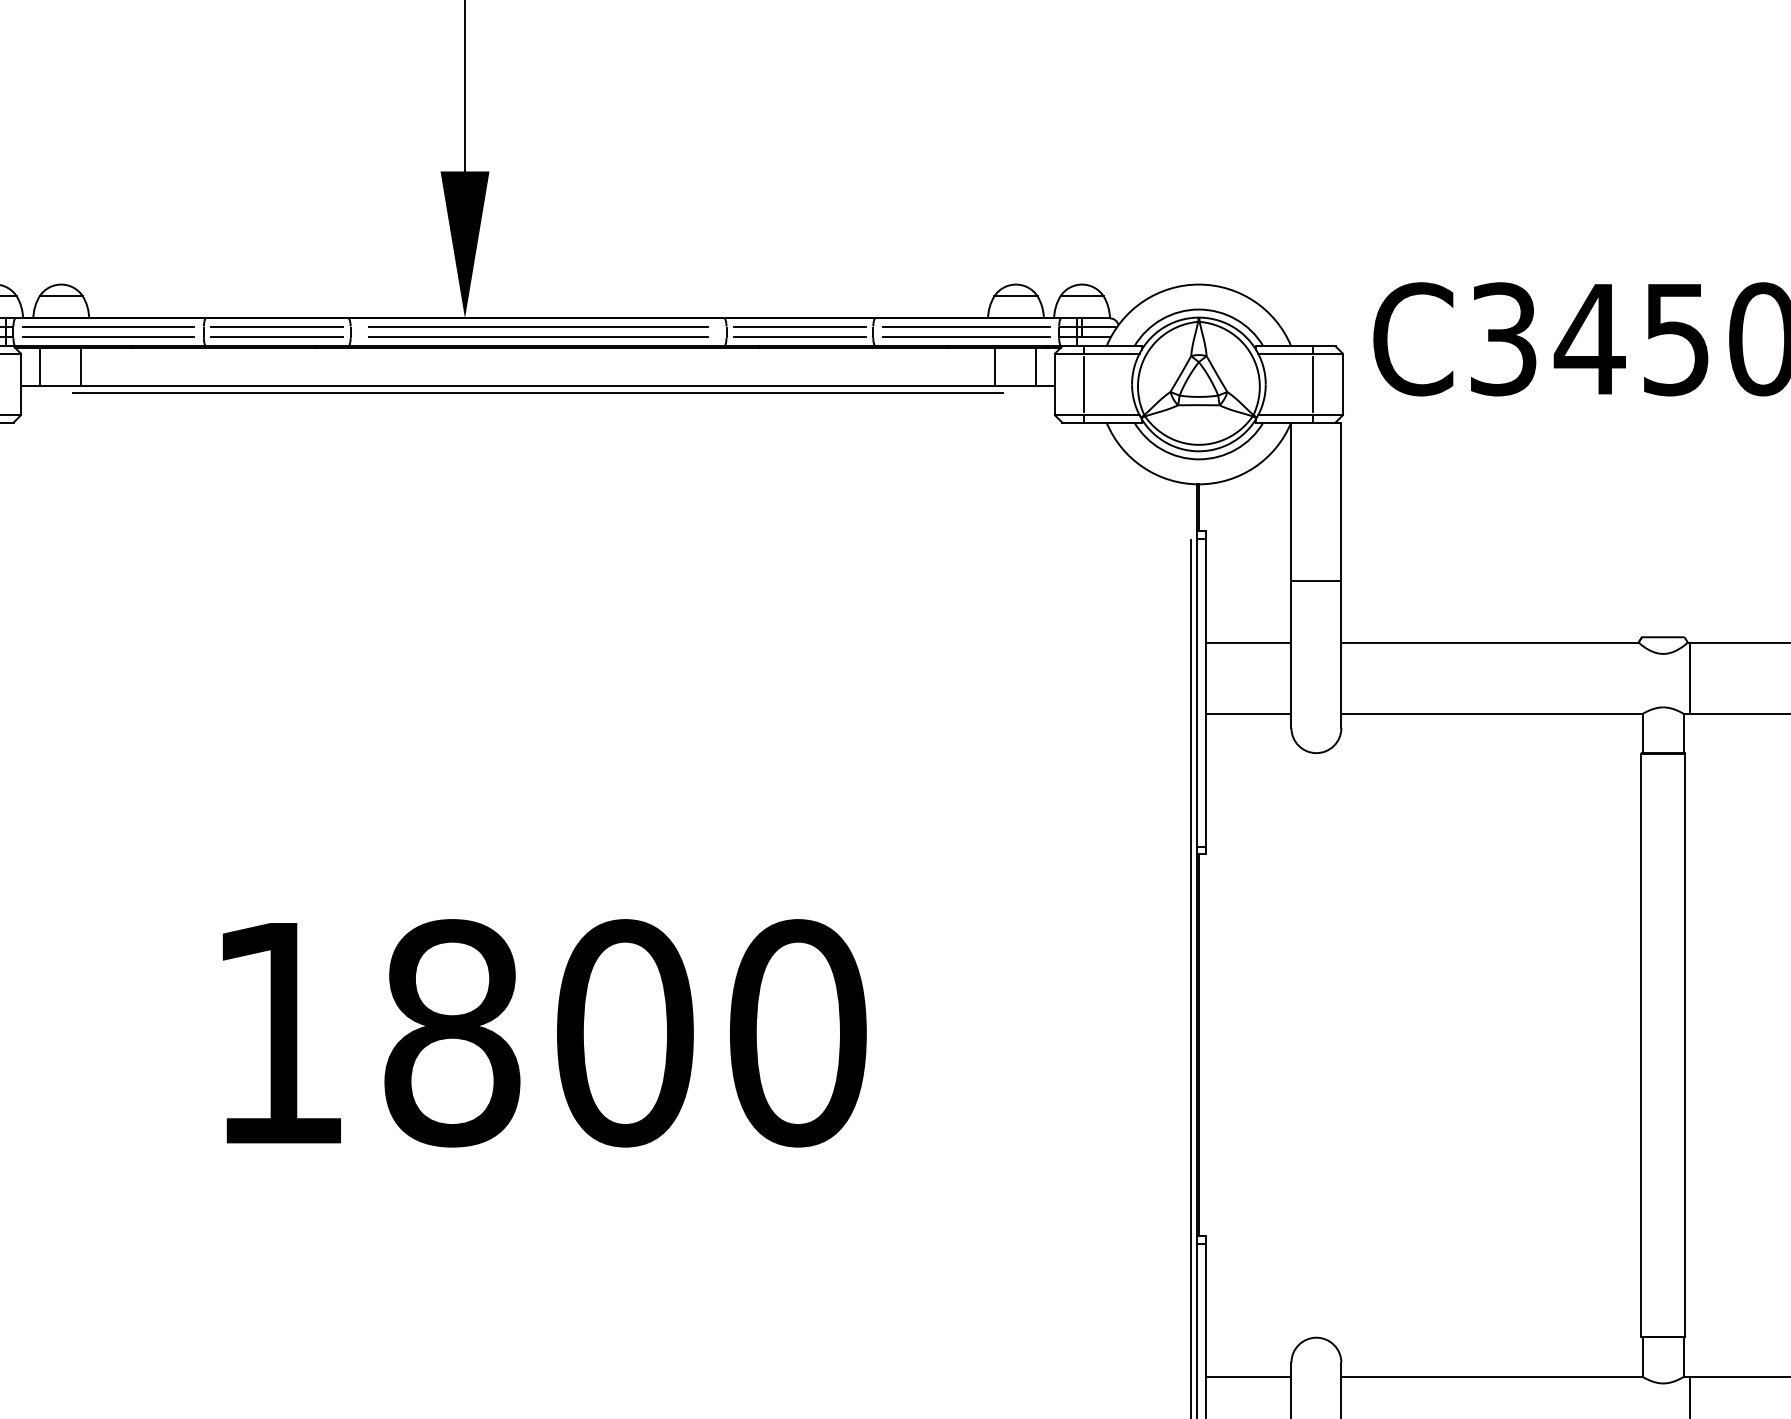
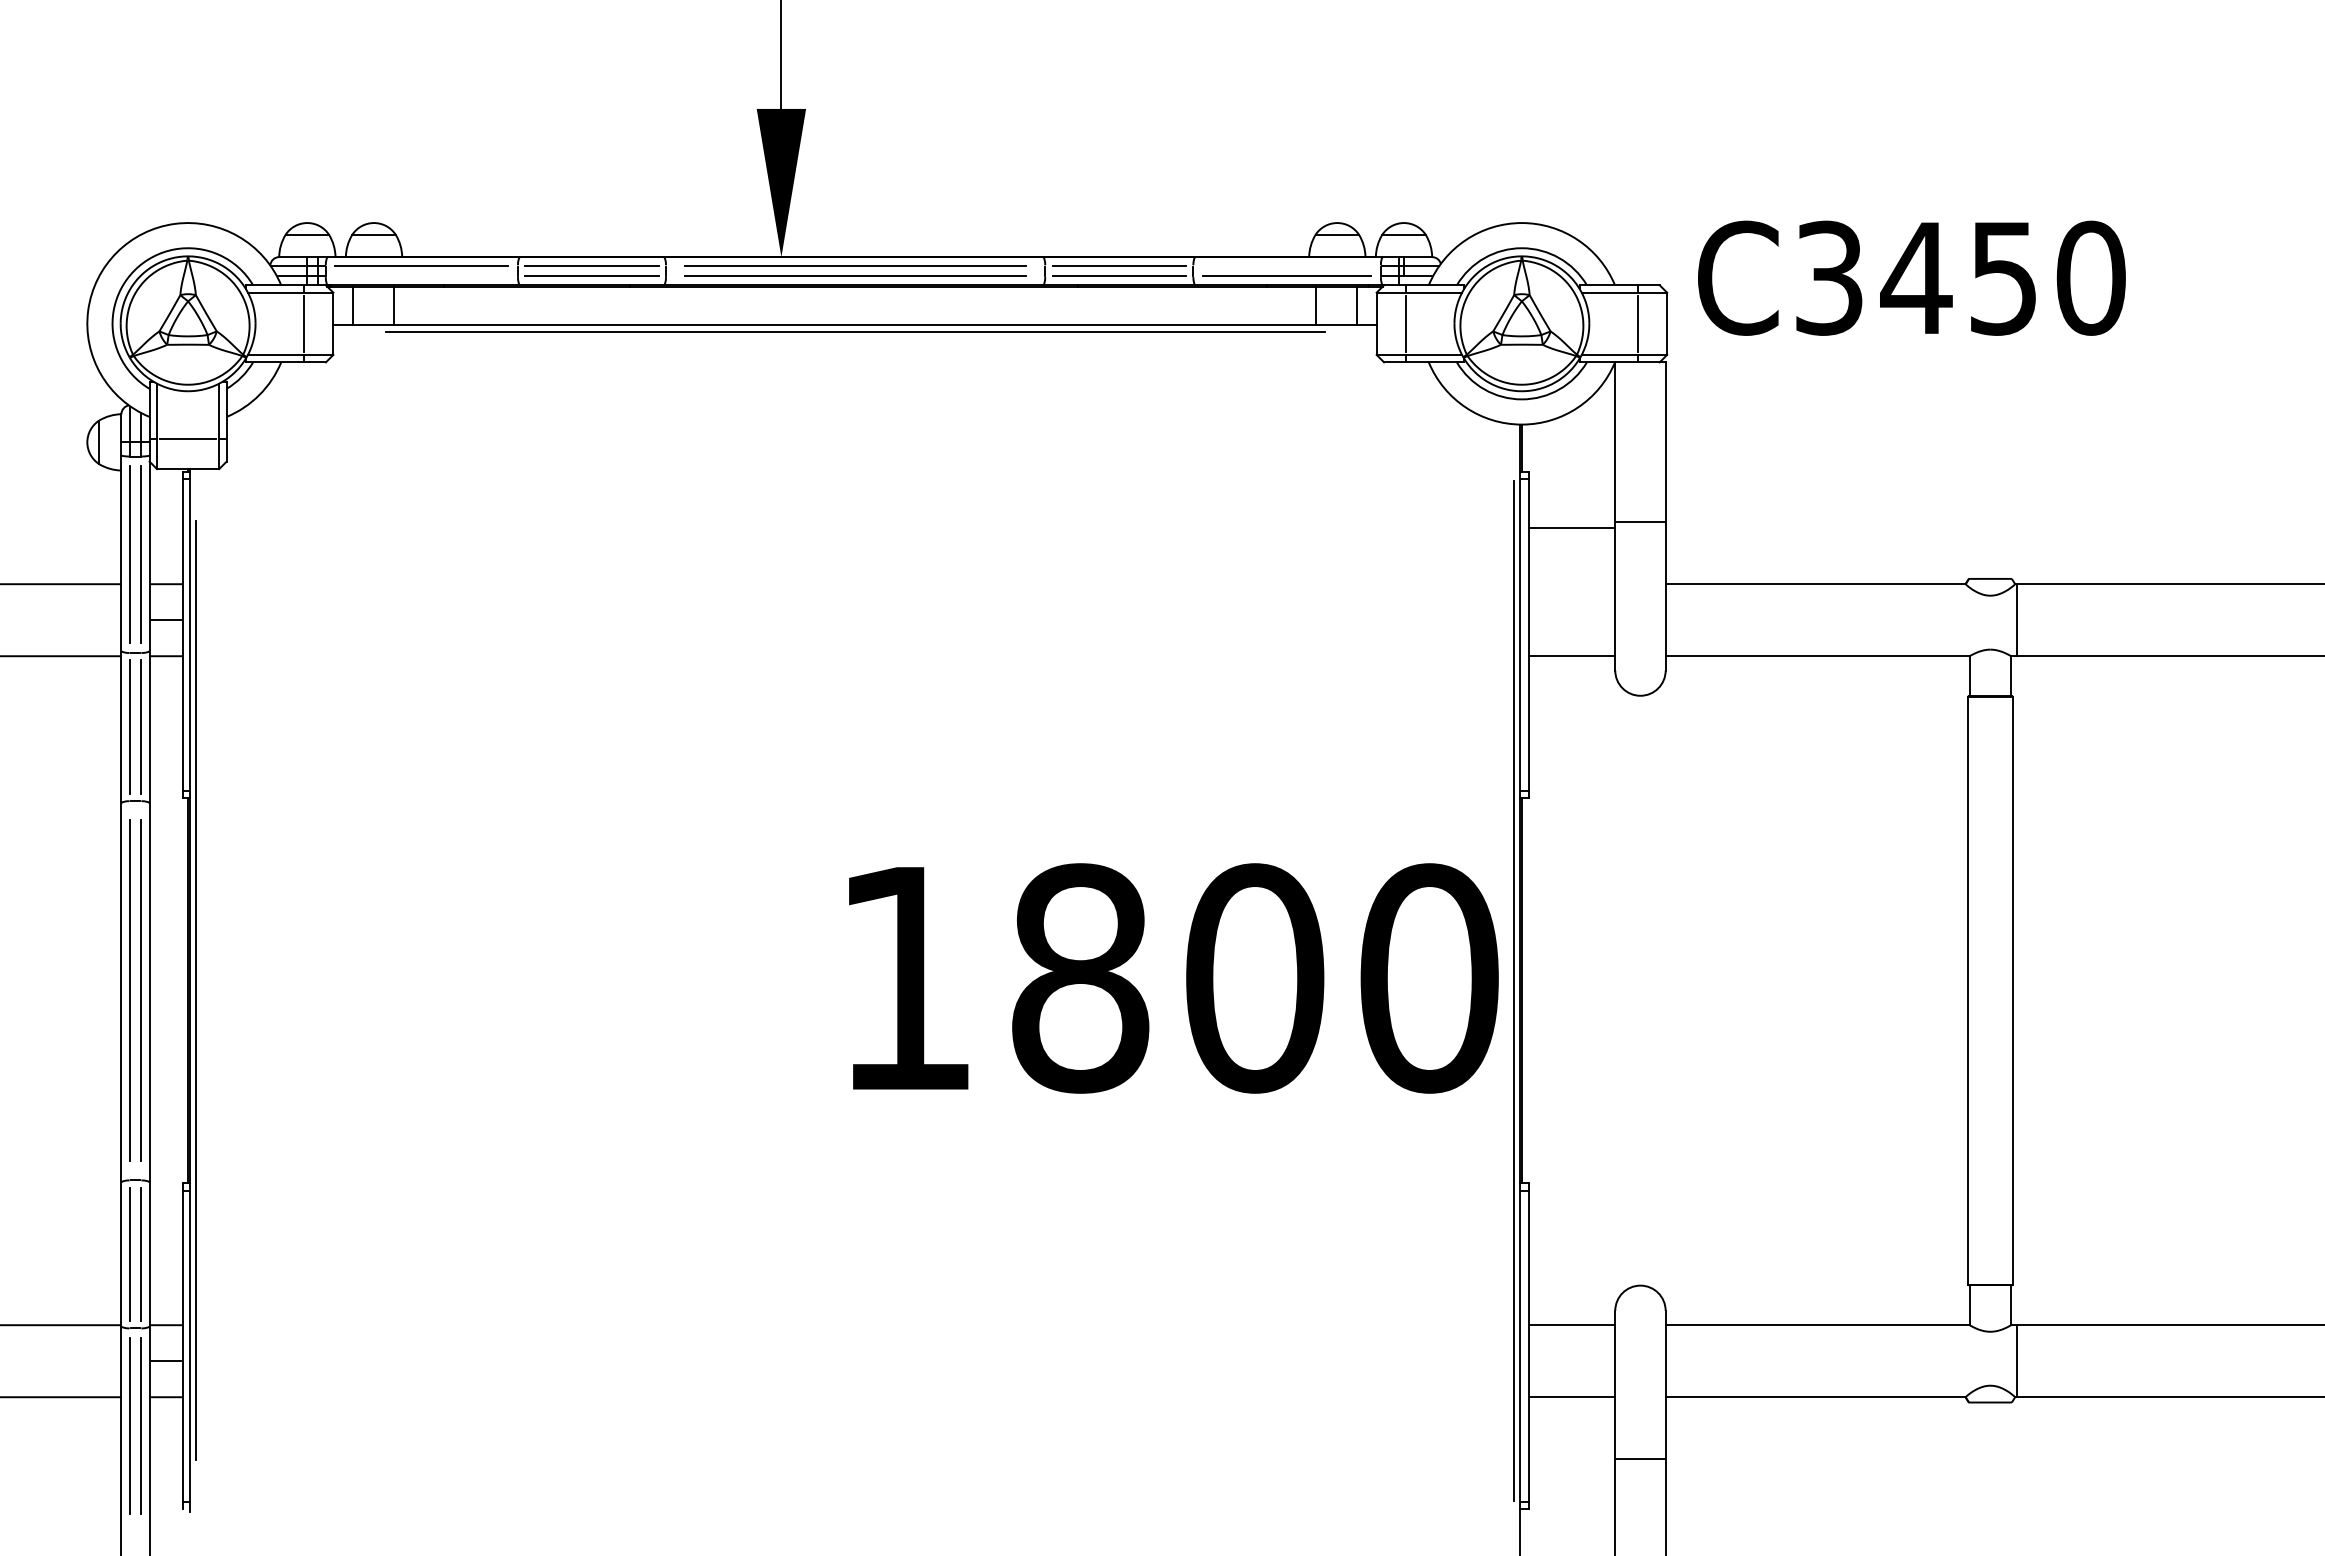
line: (965, 326) -> (1286, 265), removed
line: (108, 337) -> (421, 276), removed
line: (1249, 642) -> (1572, 528), moved
text: (544, 1033) -> (1173, 978), moved

